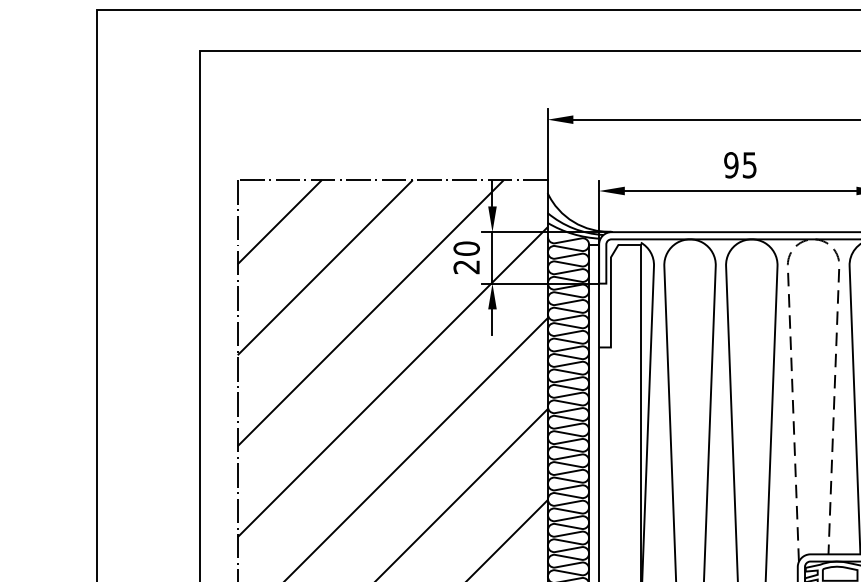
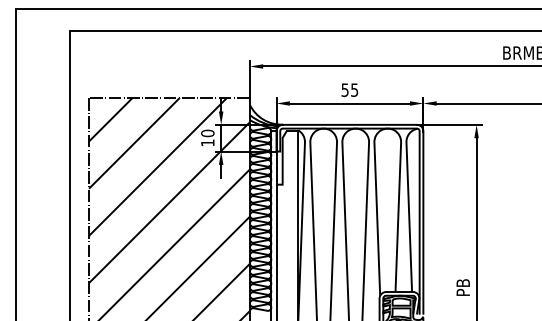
text: (730, 164) -> (344, 89), 95 -> 55
line: (811, 239) -> (386, 128), dashed -> solid
text: (466, 266) -> (207, 142), 20 -> 10

